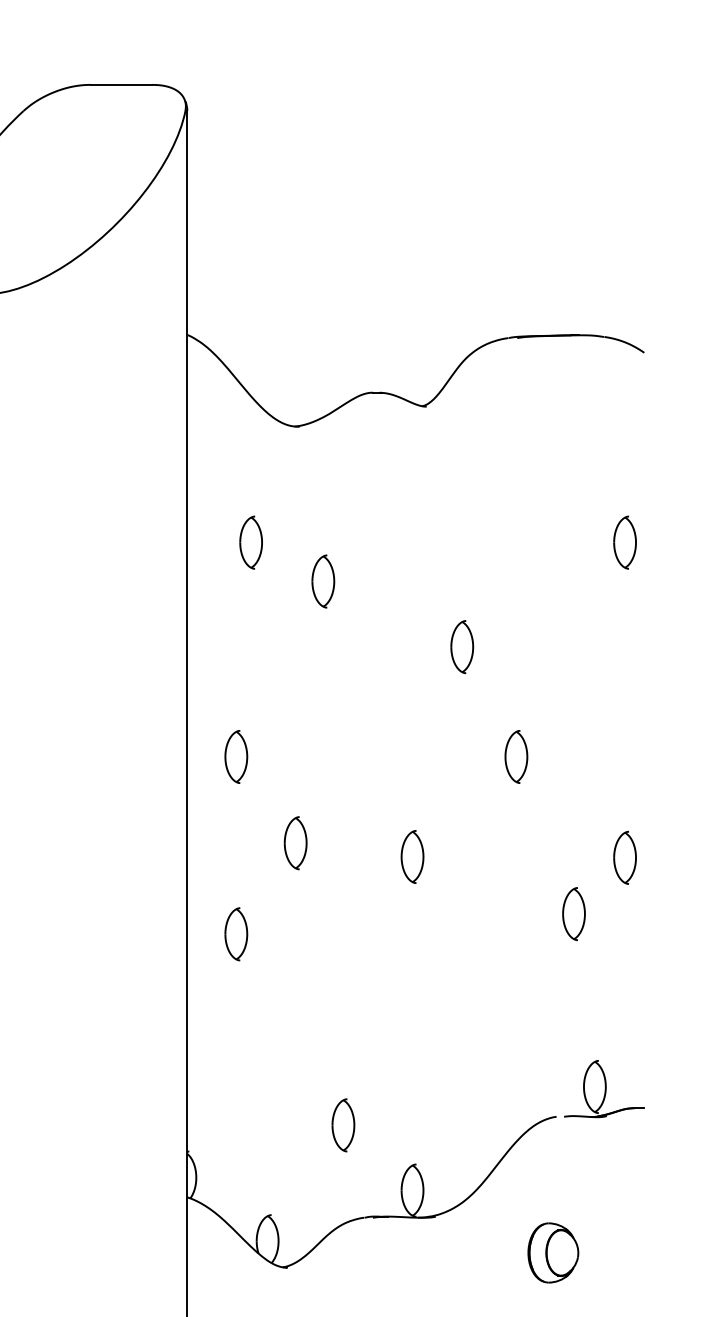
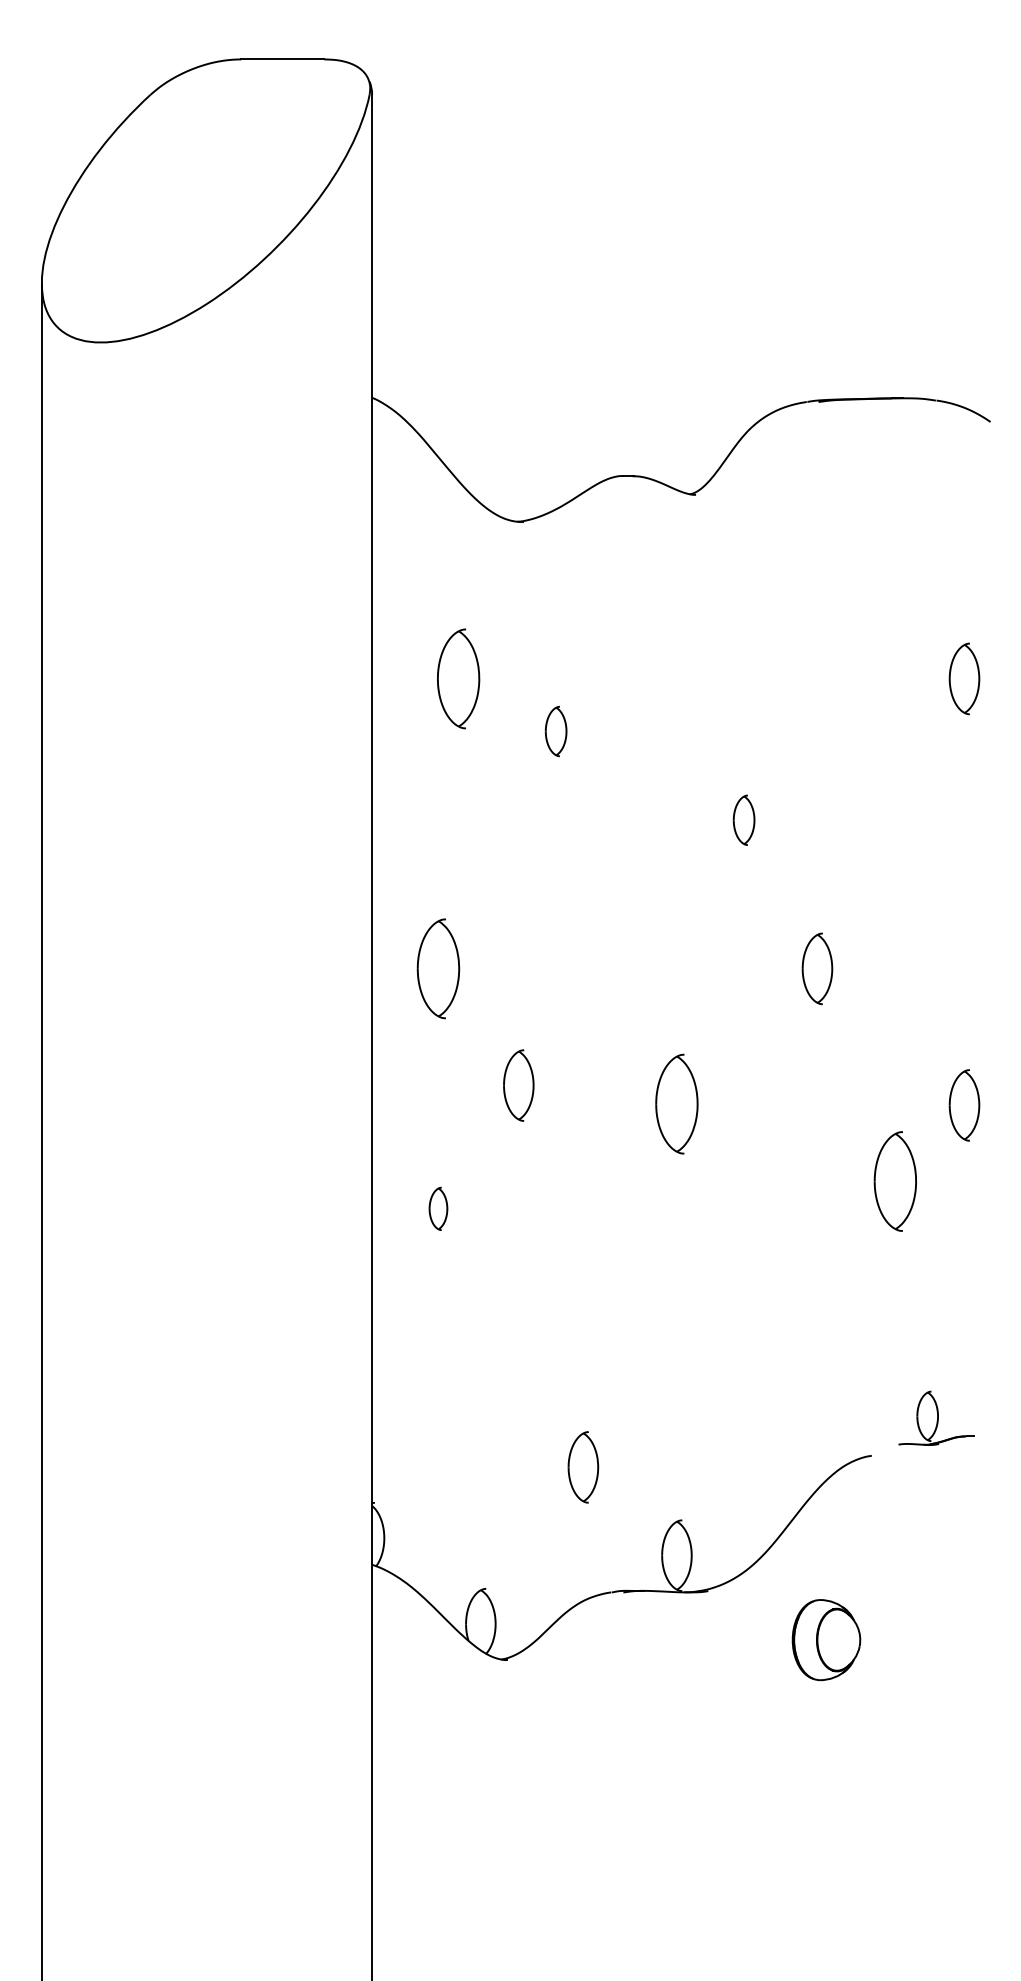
part: (251, 542) -> (458, 678), size x1.4
part: (322, 581) -> (555, 731), size x0.7
part: (461, 647) -> (743, 820), size x0.7
part: (236, 756) -> (438, 968), size x1.4
part: (412, 857) -> (676, 1104), size x1.4
part: (574, 914) -> (895, 1181), size x1.4
part: (236, 934) -> (438, 1208), size x0.6
part: (604, 1089) -> (936, 1418), size x0.7
part: (553, 1253) -> (826, 1640), moved

